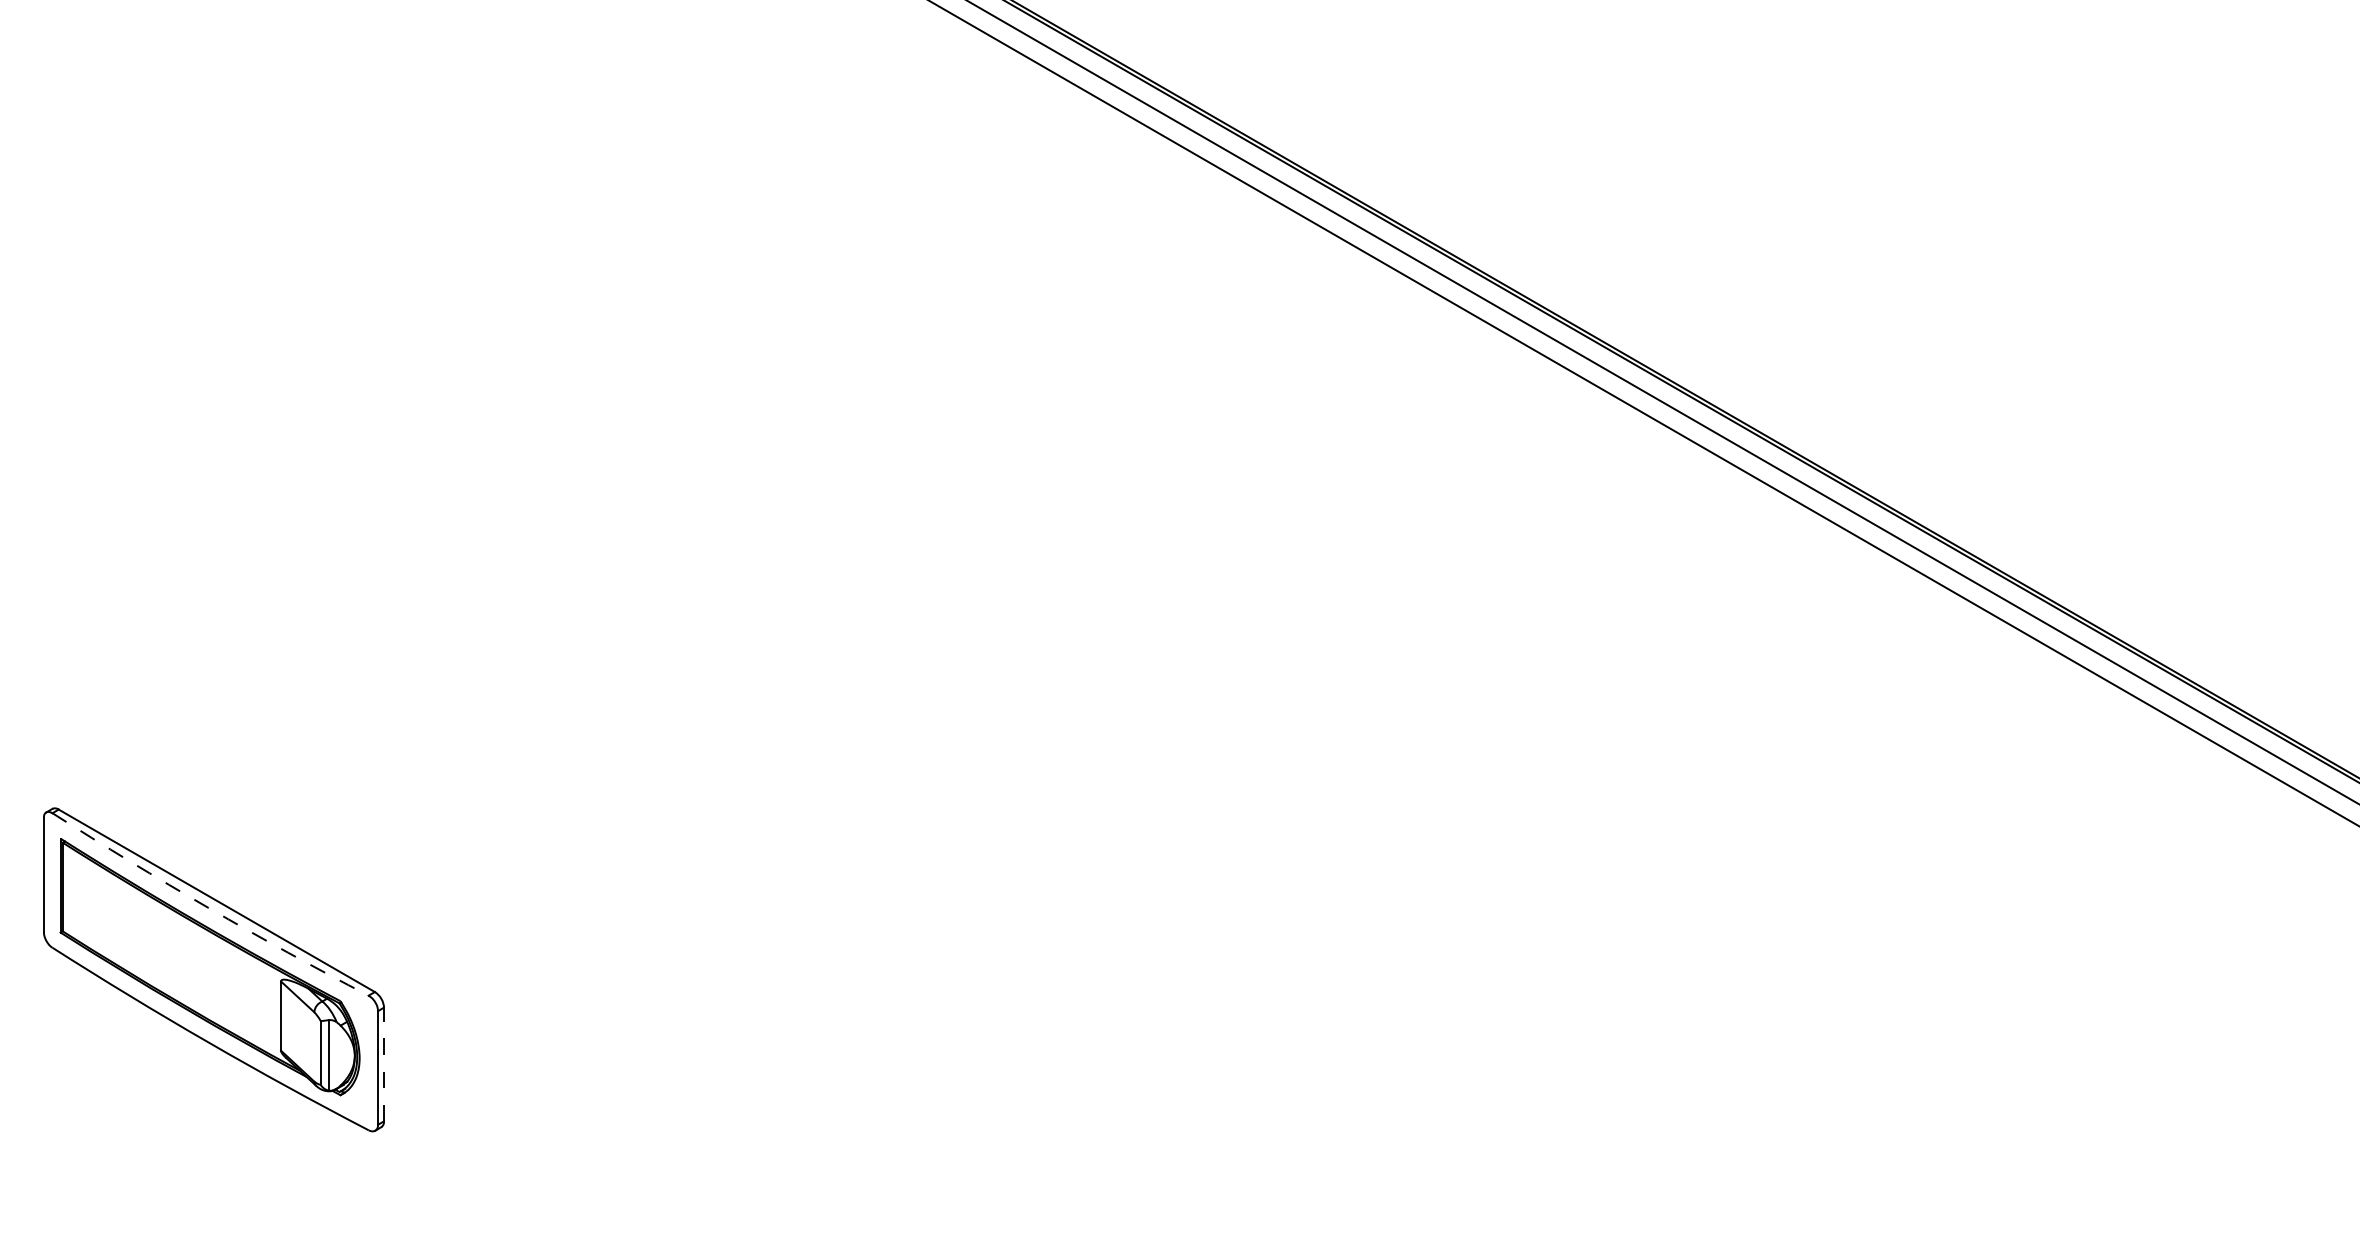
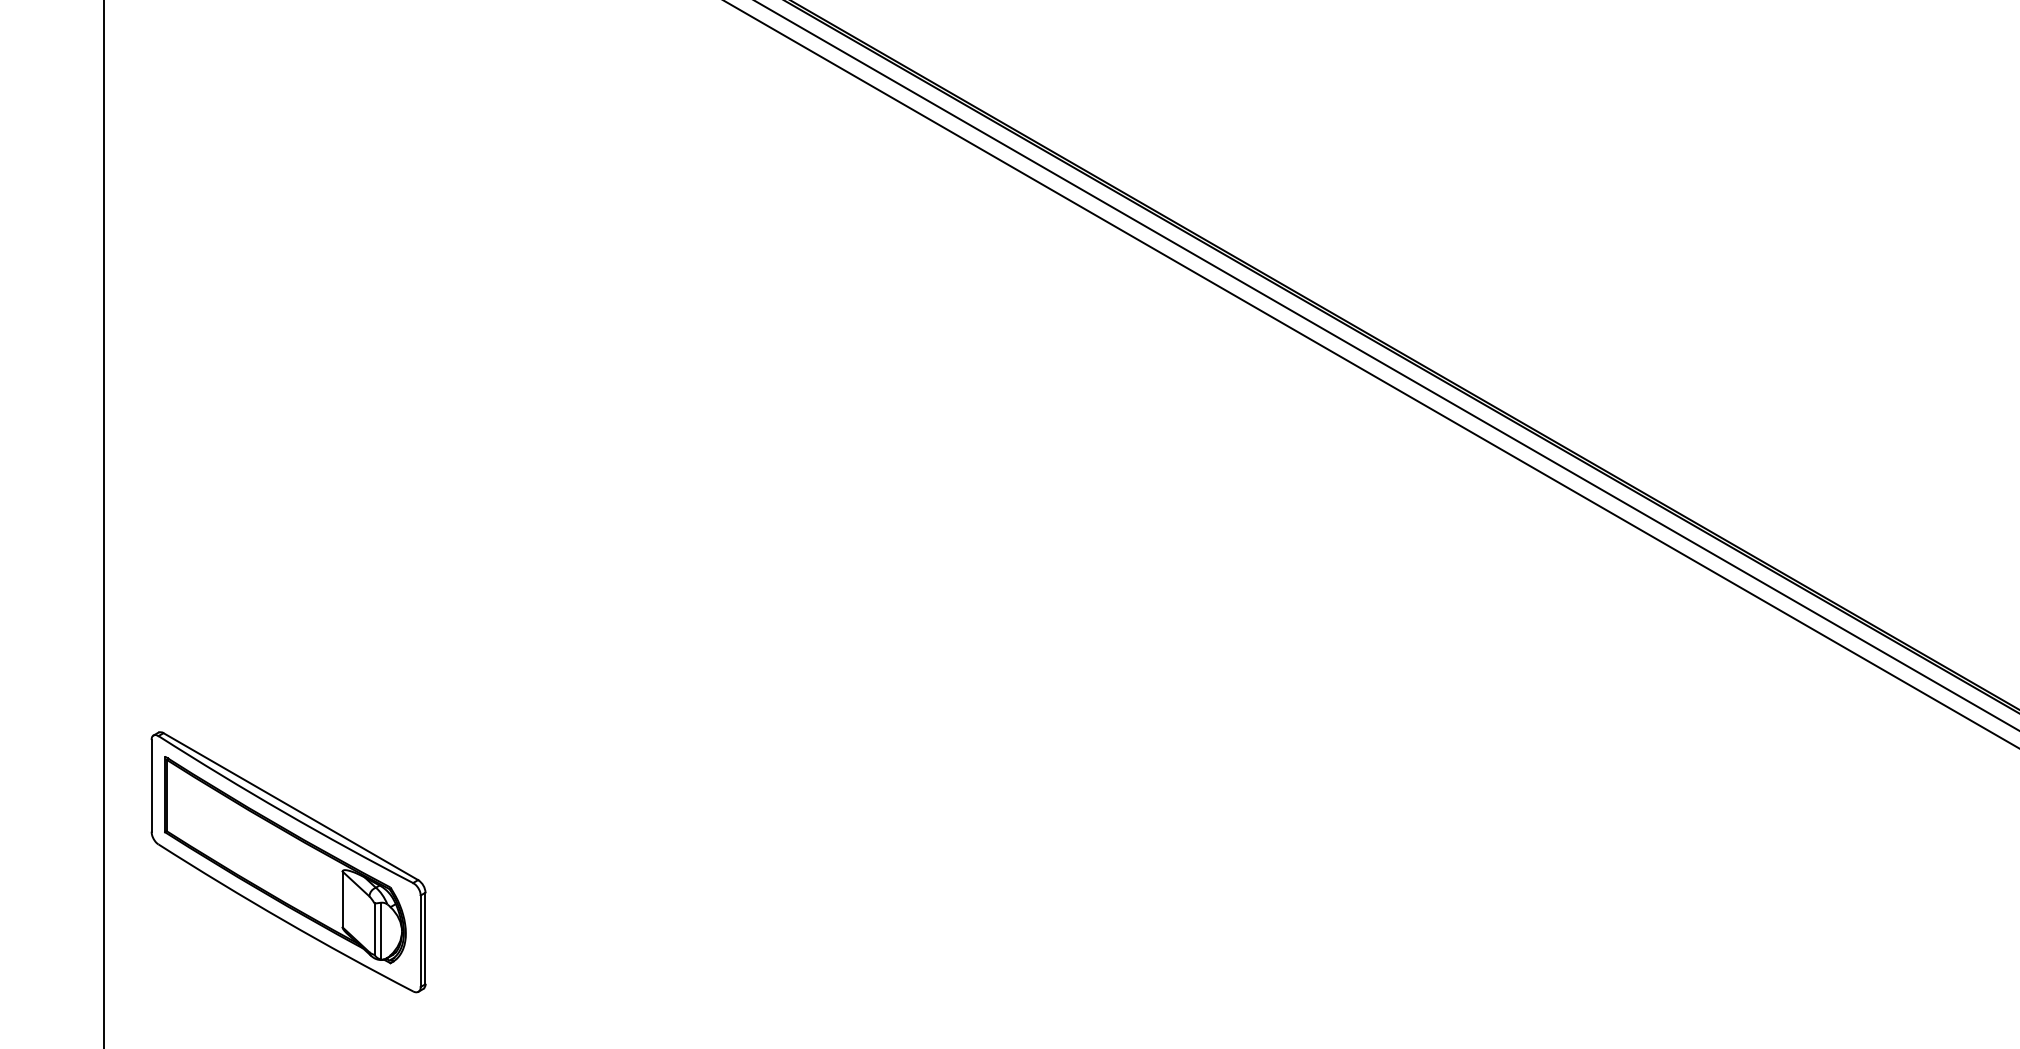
arc: (208, 908) -> (284, 812), dashed -> solid
line: (383, 1064) -> (425, 938), dashed -> solid

